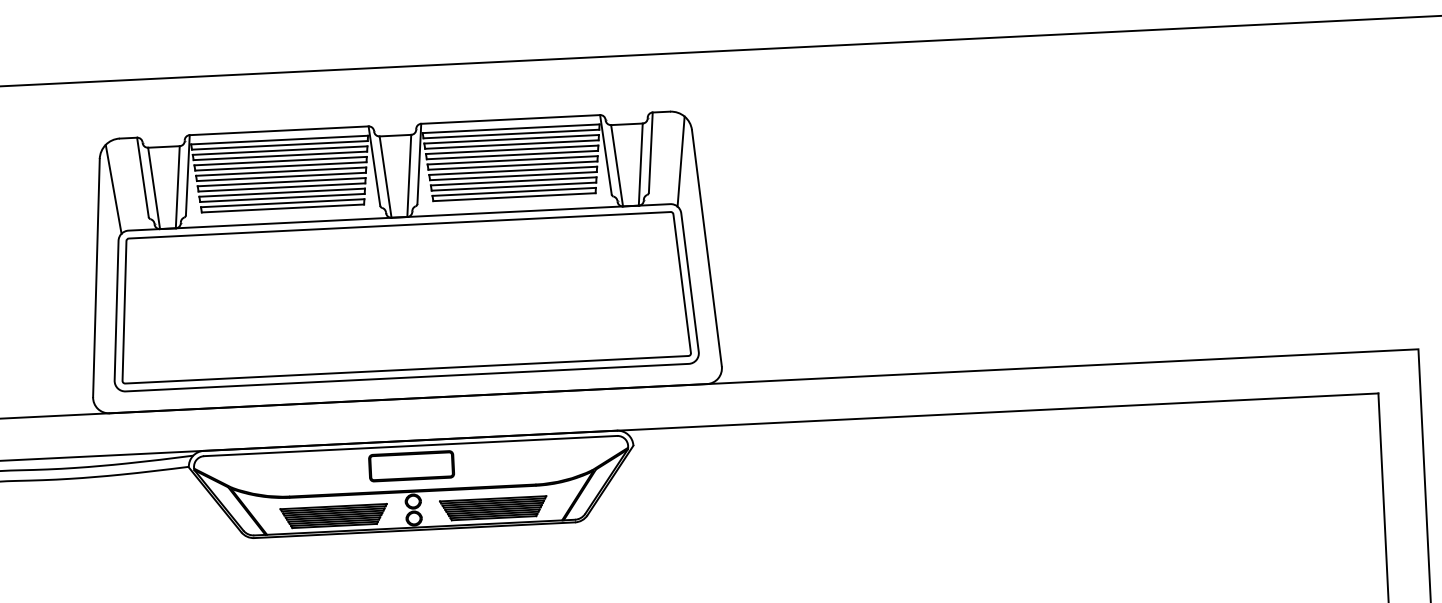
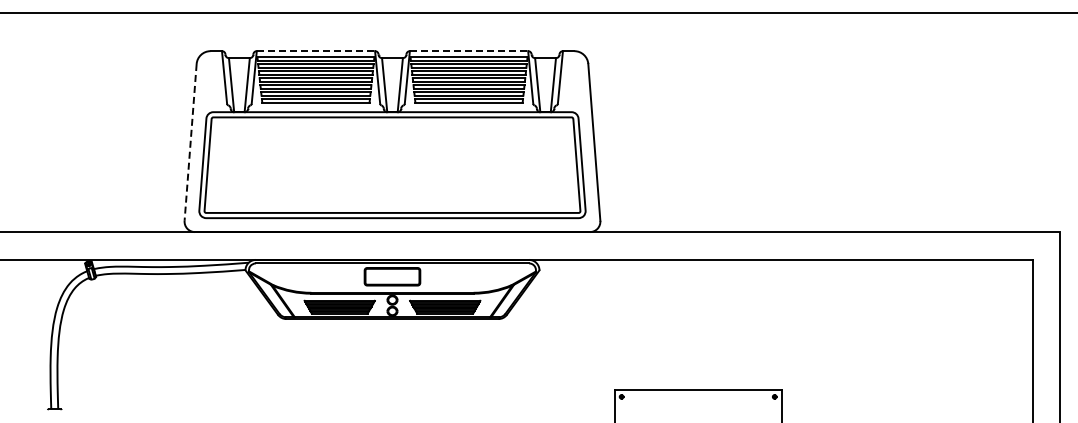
line: (511, 119) -> (469, 51), solid -> dashed
line: (280, 131) -> (316, 51), solid -> dashed
line: (680, 161) -> (579, 84), removed
line: (113, 189) -> (204, 84), removed
line: (96, 278) -> (190, 142), solid -> dashed

